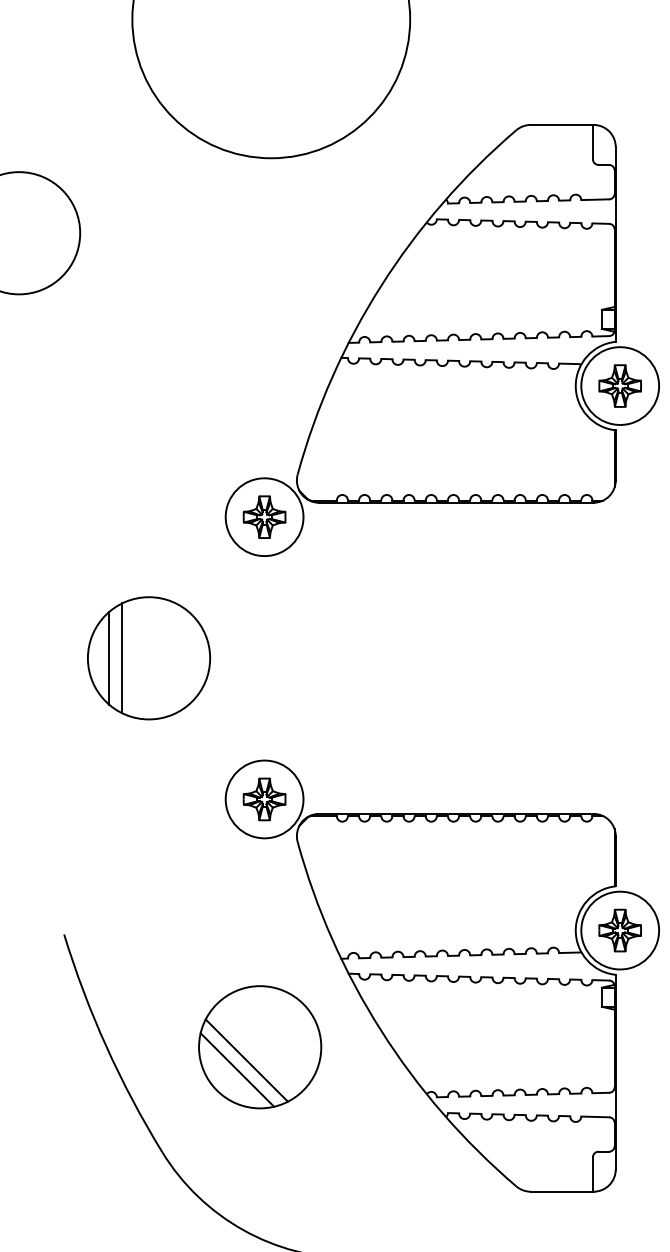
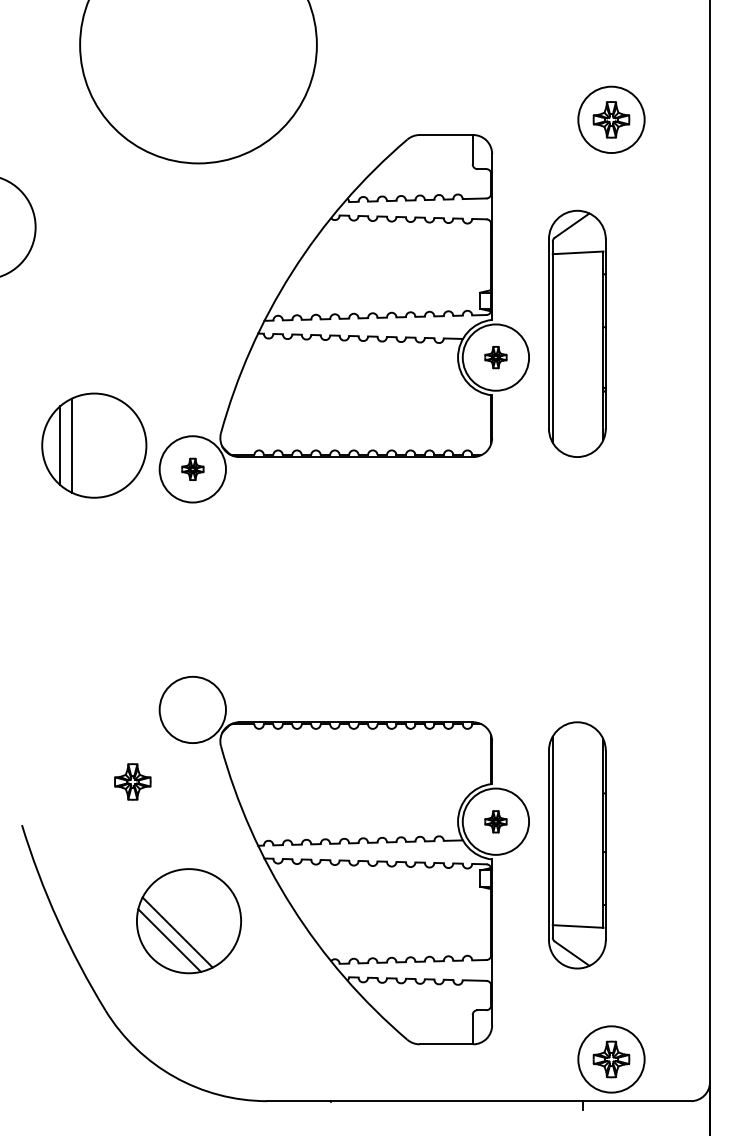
part: (619, 385) -> (495, 357), size x0.6
part: (264, 517) -> (192, 469), size x0.6
part: (149, 658) -> (94, 445), moved
part: (264, 798) -> (132, 781), moved
part: (619, 930) -> (495, 821), size x0.6

